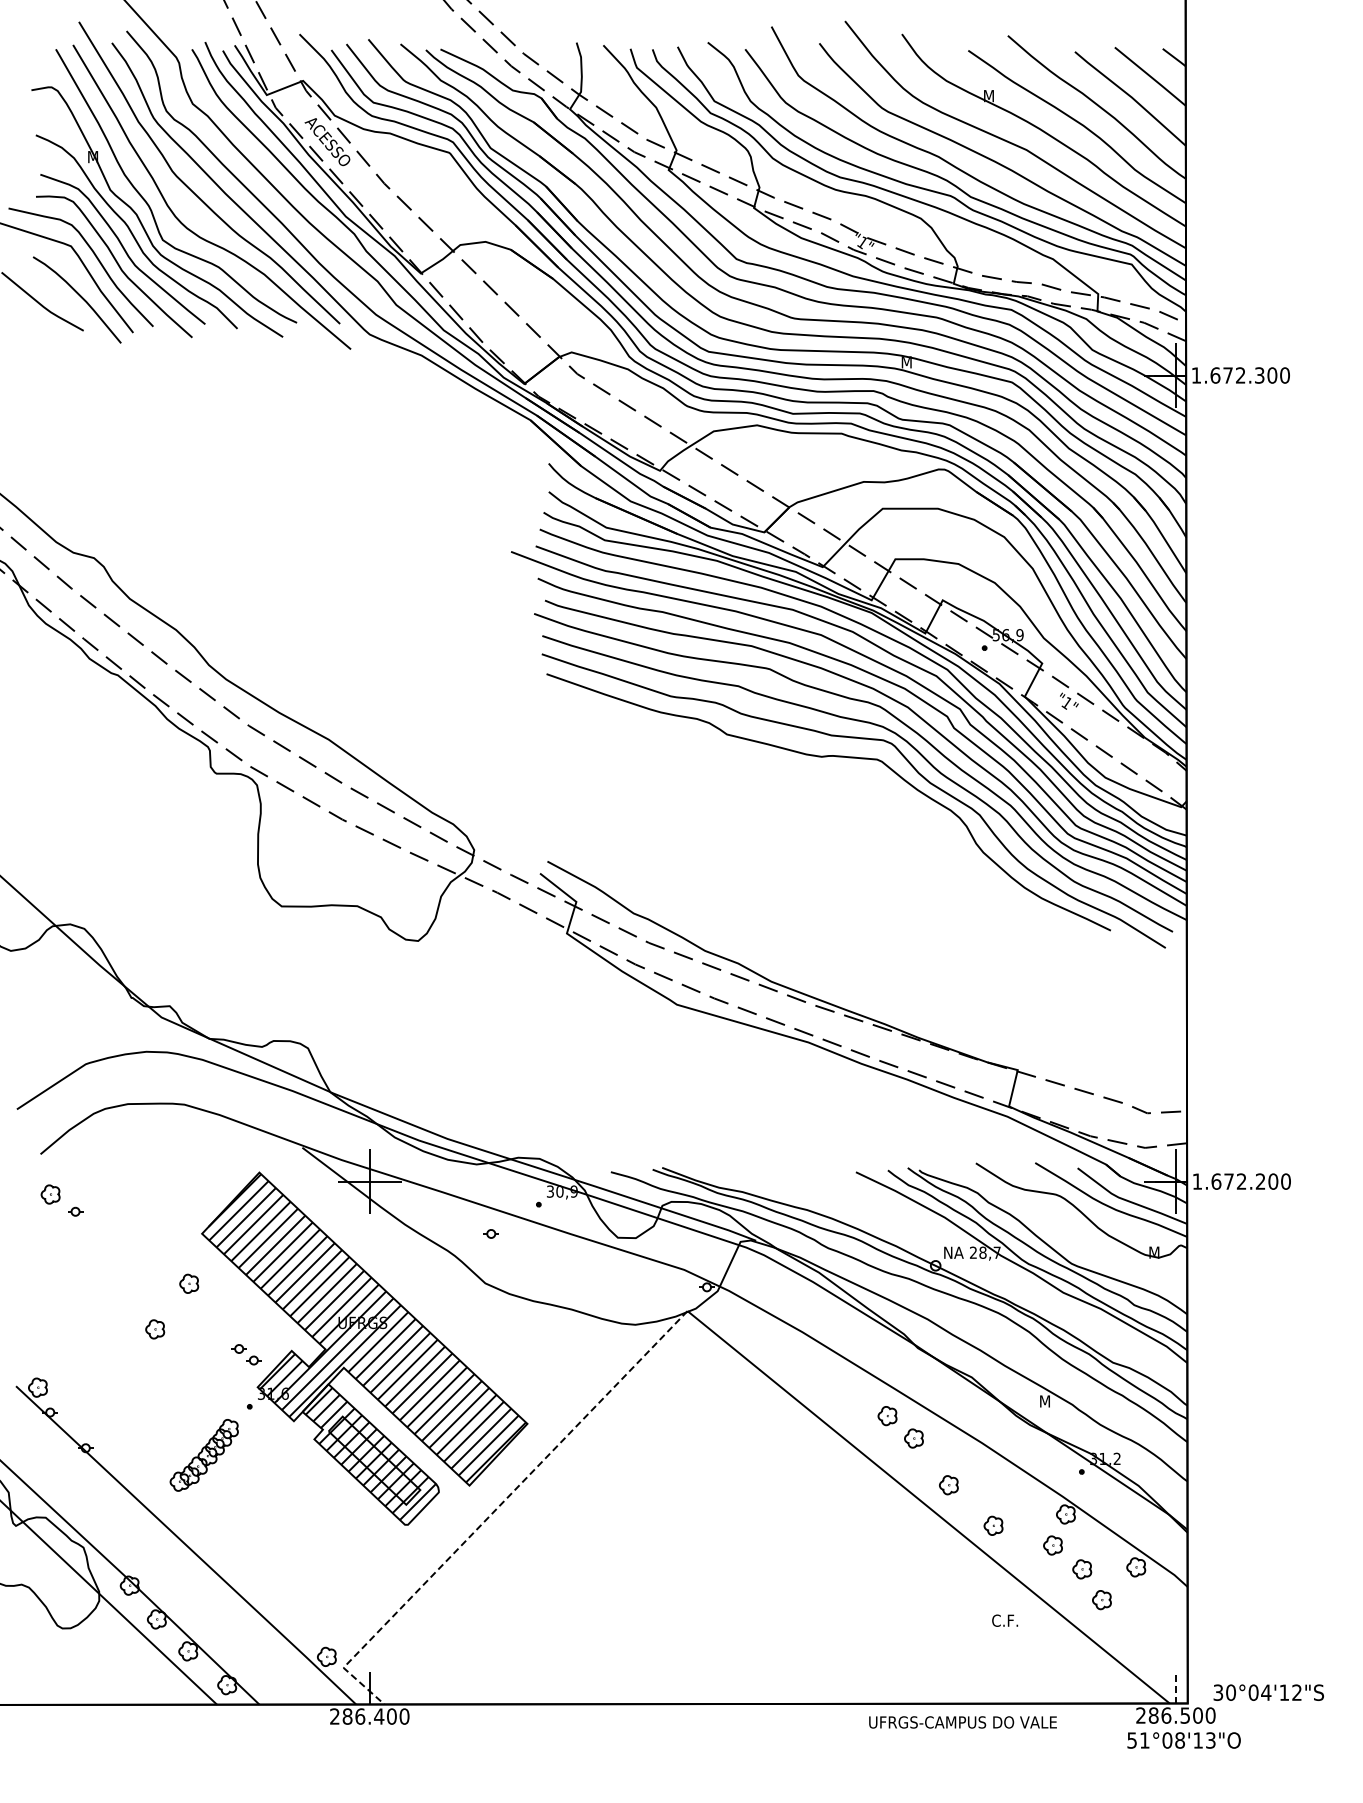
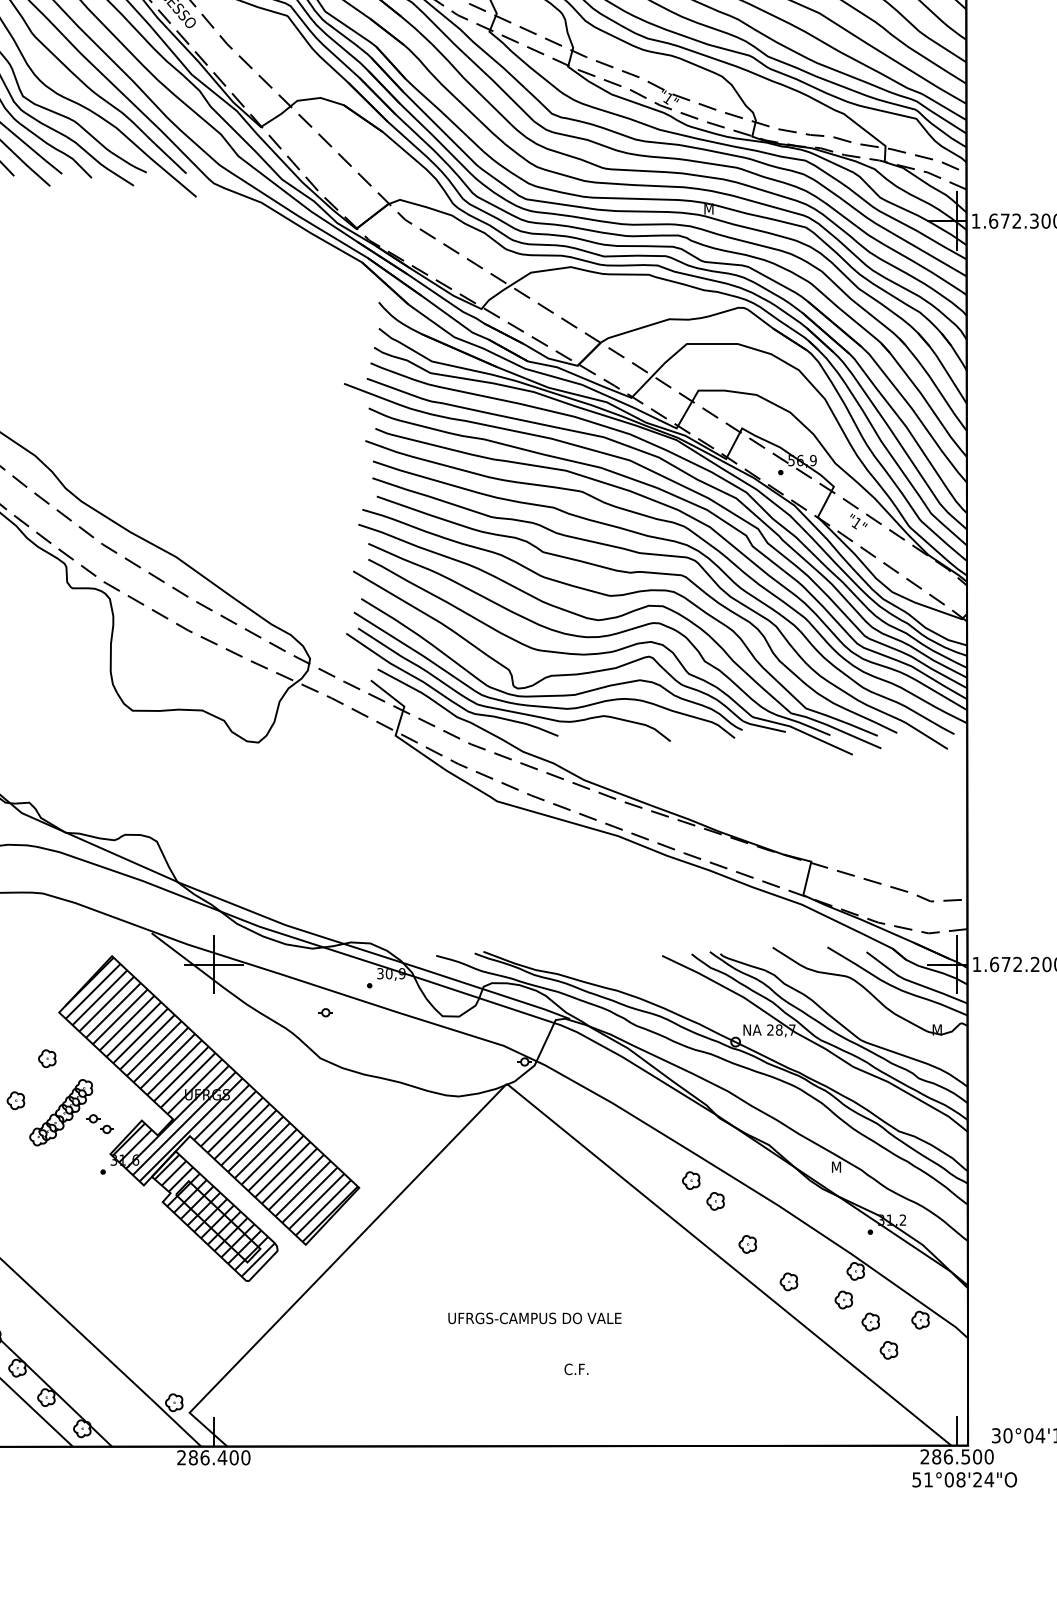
part: (803, 820) -> (613, 631), added
part: (203, 1455) -> (60, 1112), moved
line: (495, 1510) -> (329, 1267), dashed -> solid
text: (1004, 1620) -> (575, 1369), moved
line: (1175, 1686) -> (956, 1430), dashed -> solid
text: (962, 1722) -> (534, 1318), moved
text: (1204, 1740) -> (983, 1479), 51°08'13"O -> 51°08'24"O

